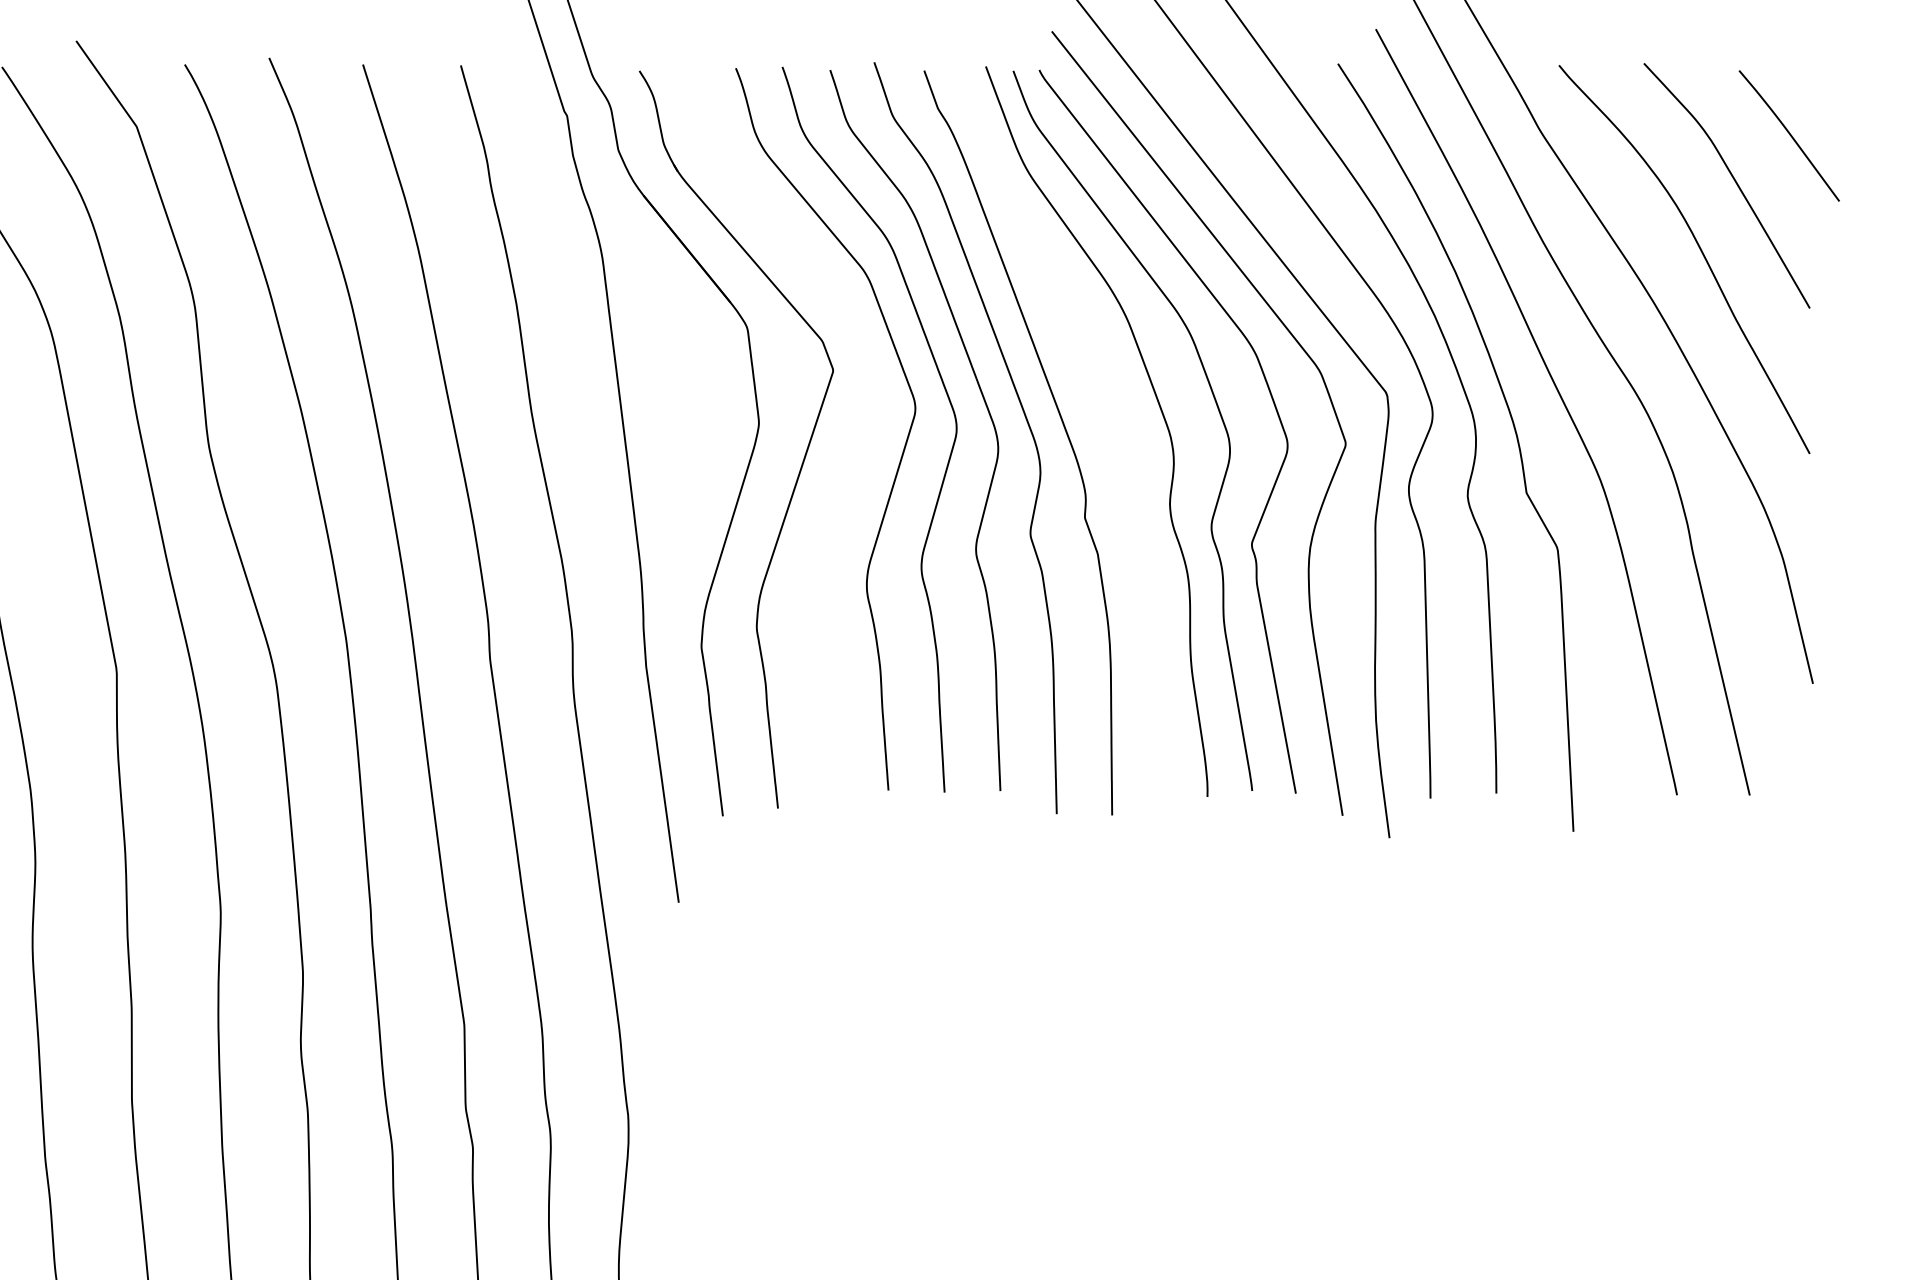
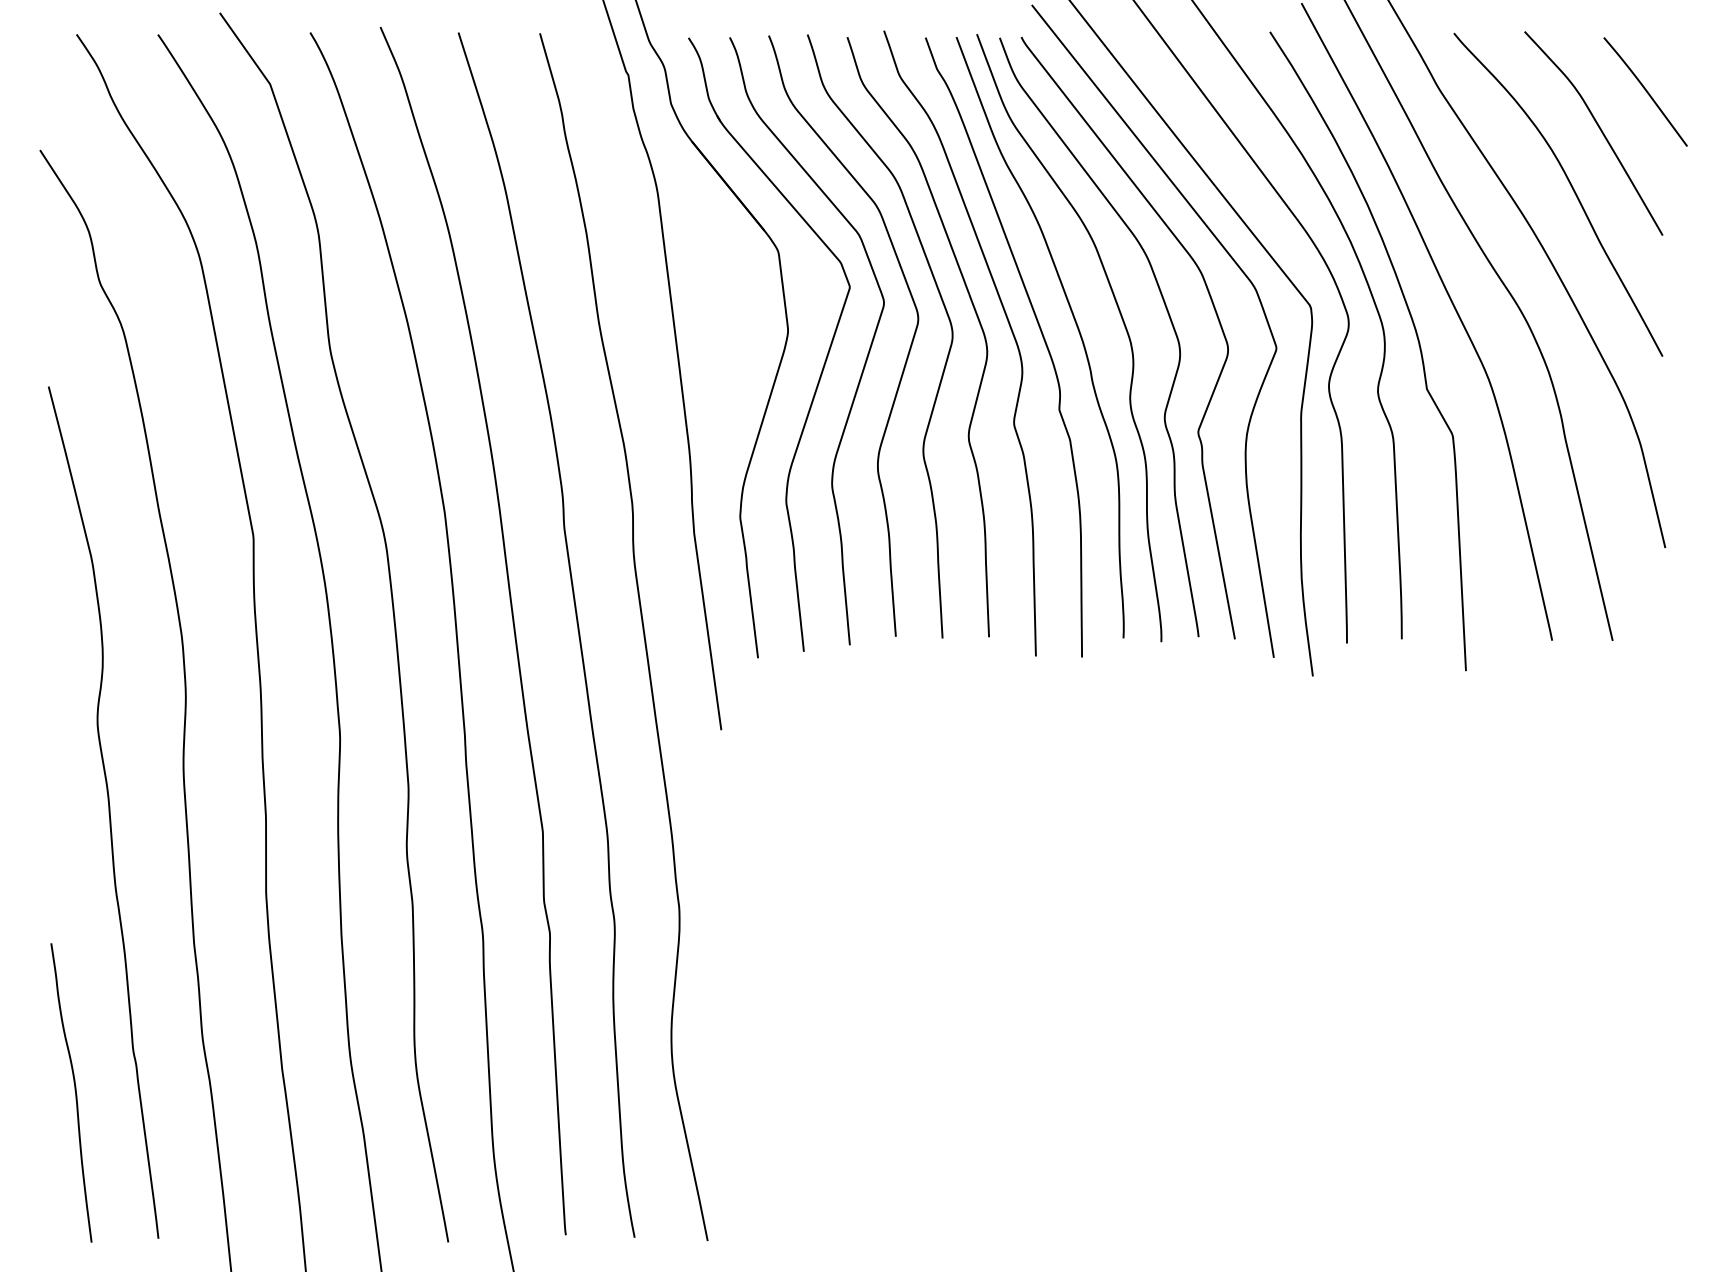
curve: (1104, 415) -> (1075, 324), added
curve: (851, 457) -> (865, 359), added

